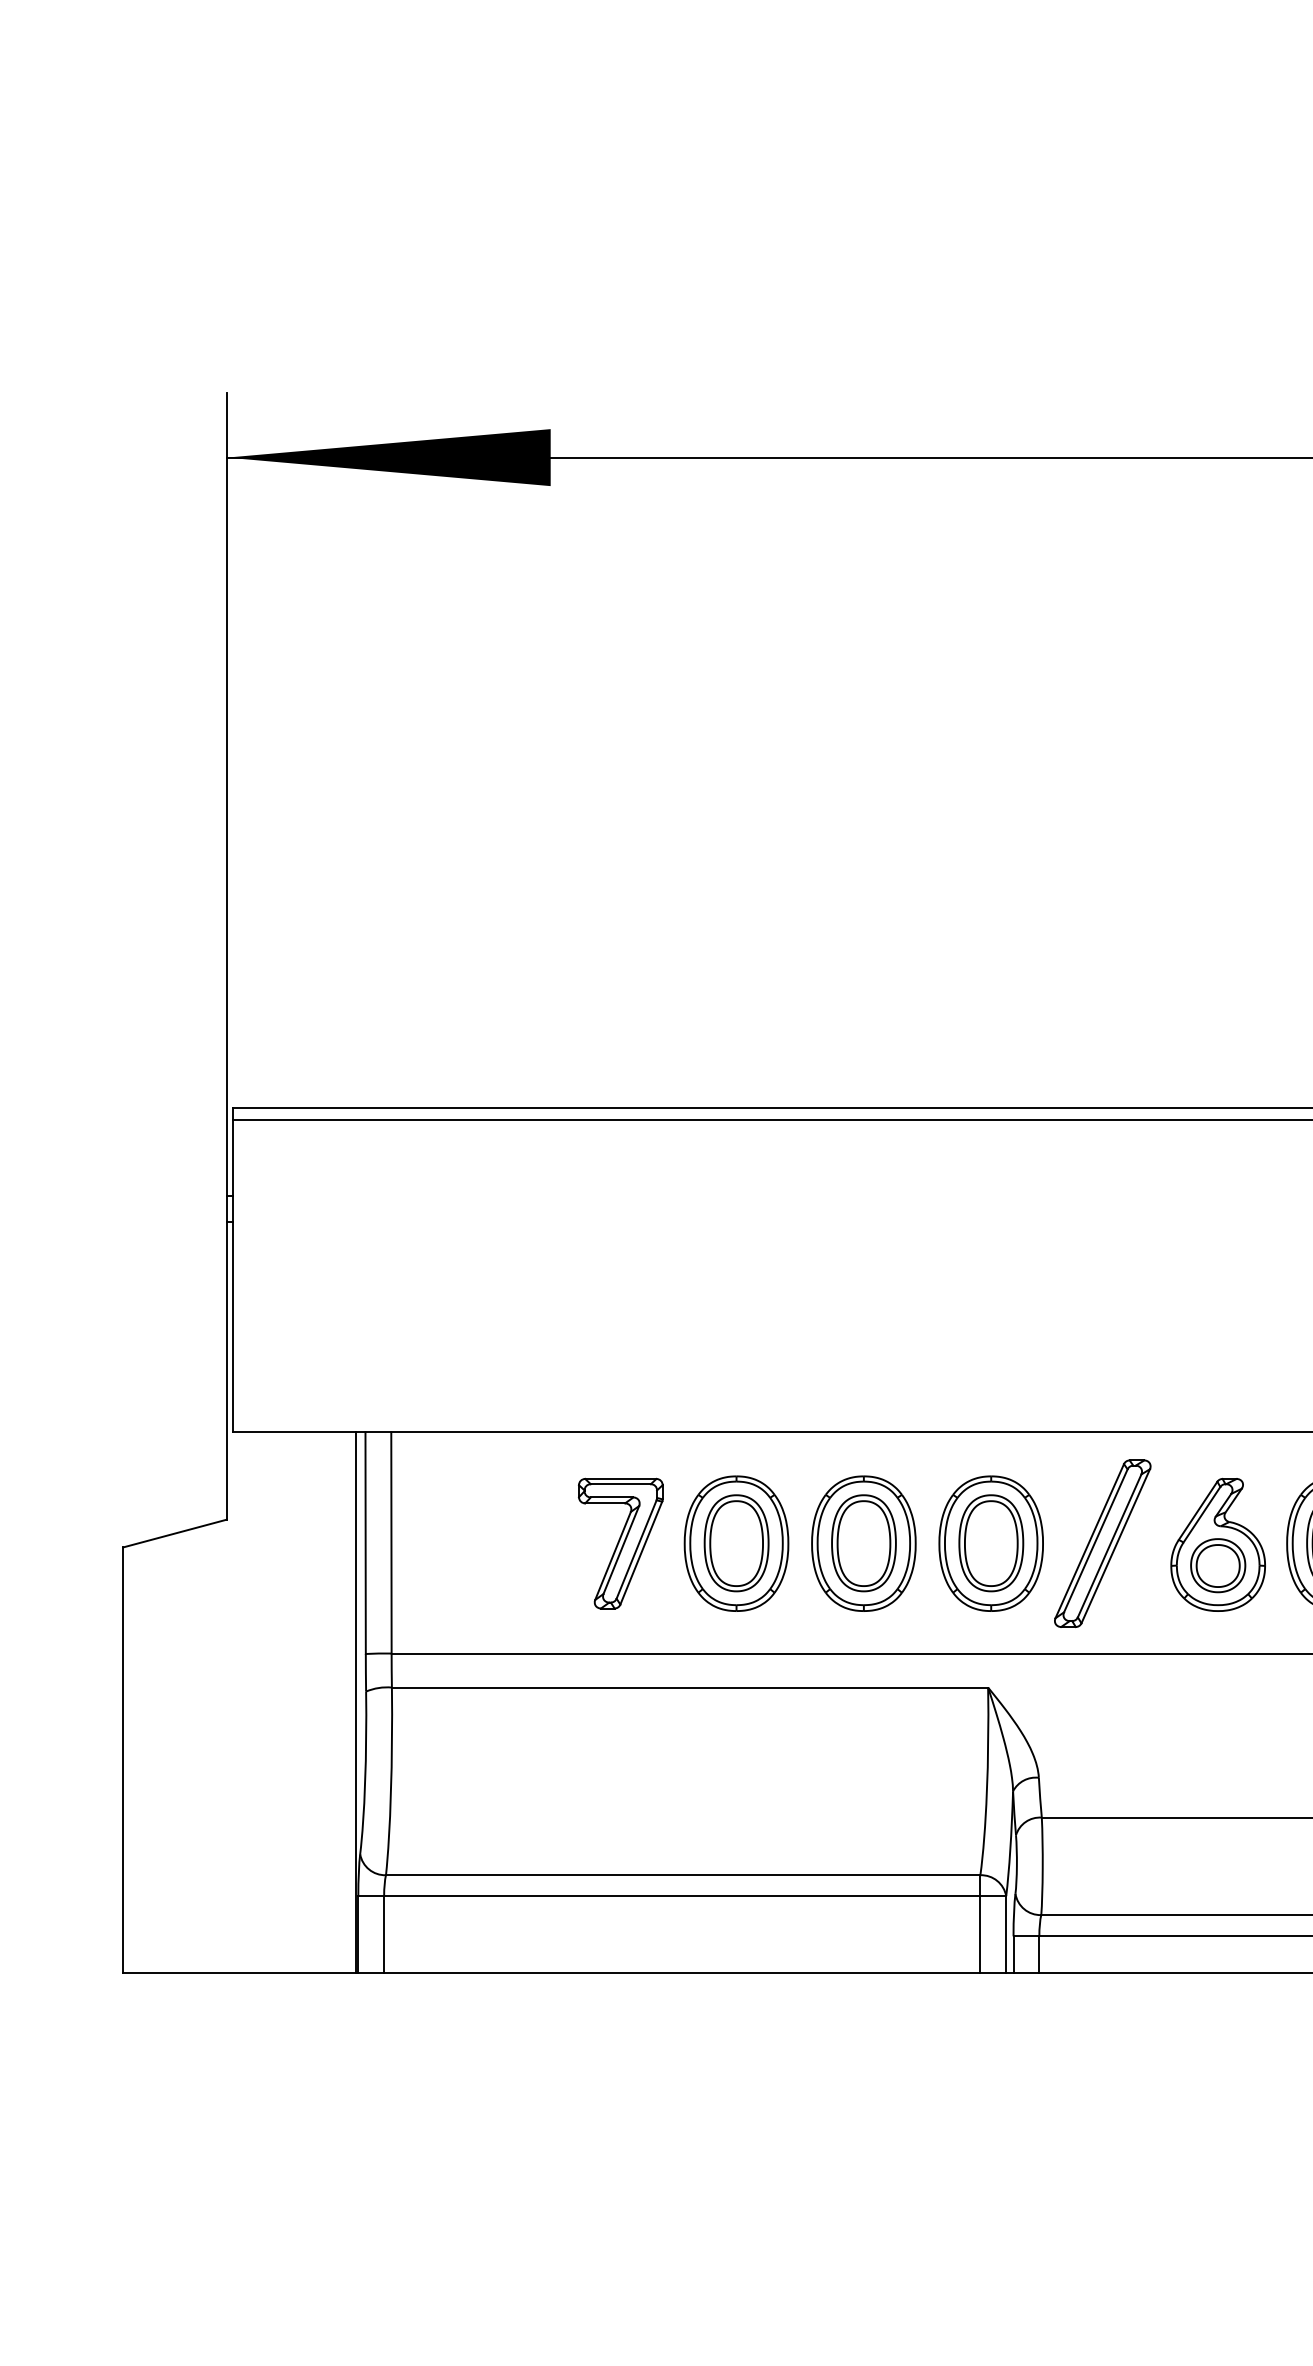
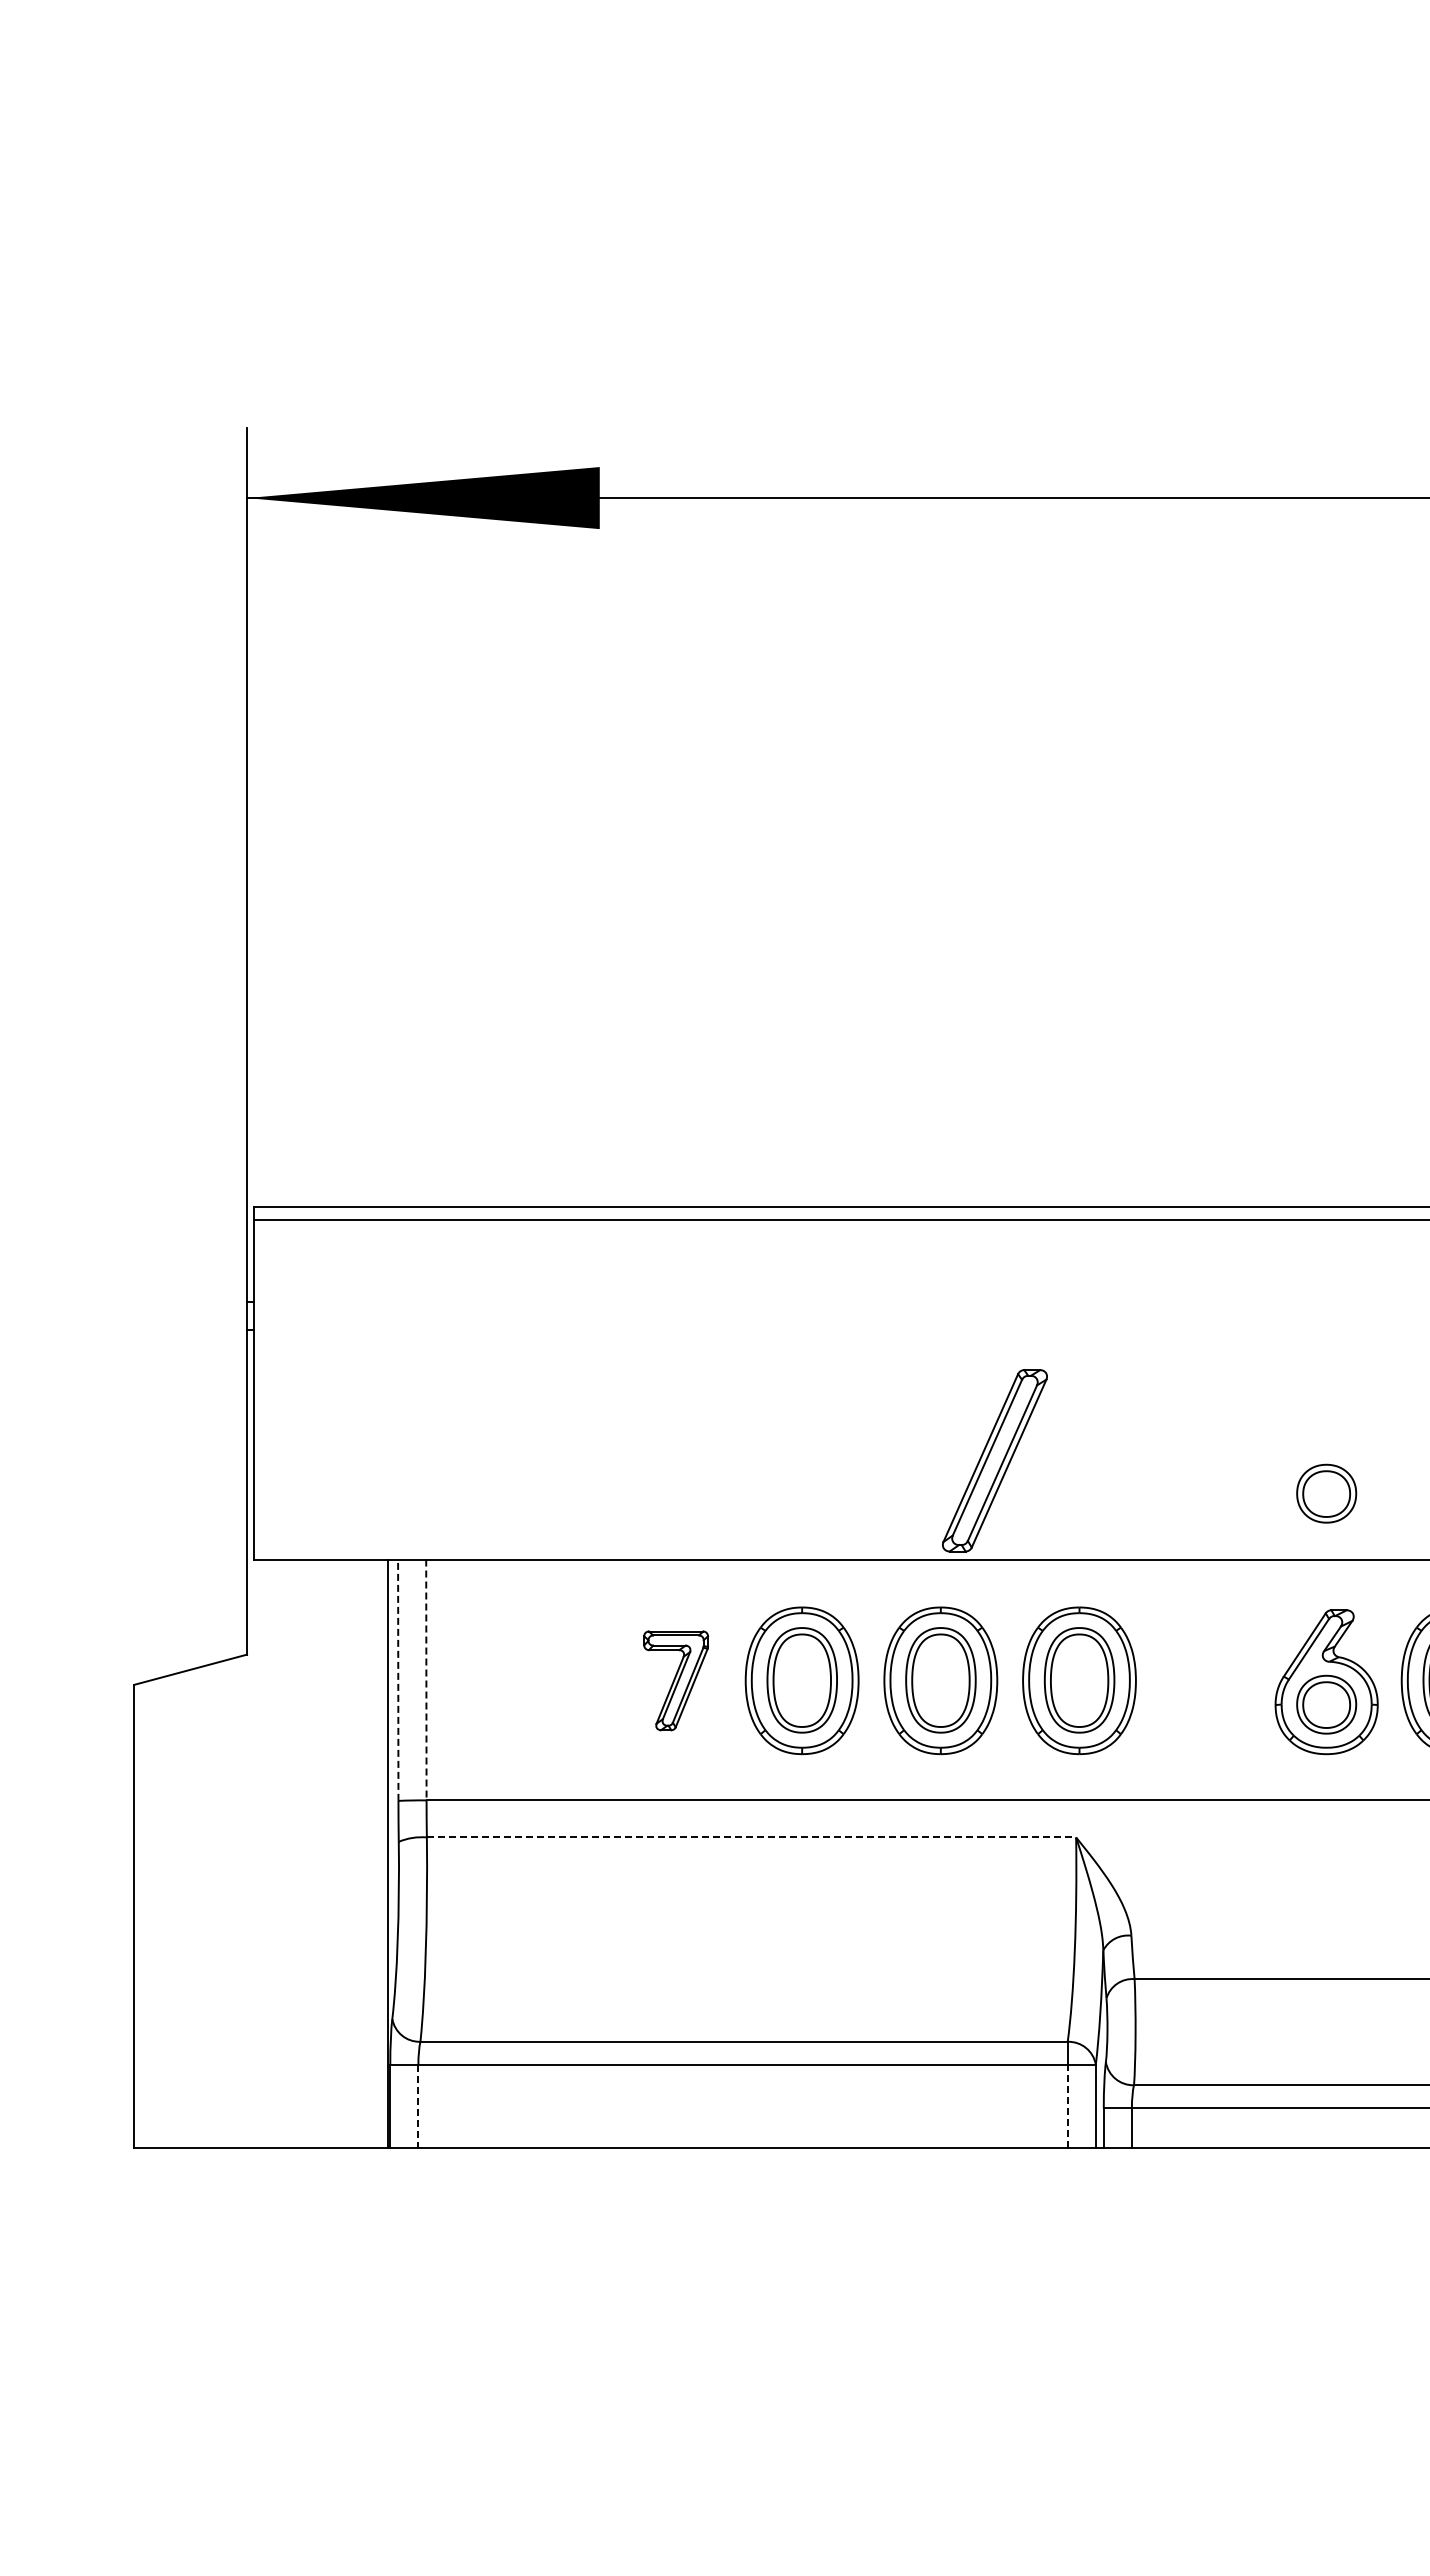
part: (1218, 1371) -> (1326, 1493), added
line: (365, 1543) -> (398, 1680), solid -> dashed
line: (391, 1543) -> (426, 1680), solid -> dashed
part: (620, 1543) -> (675, 1680), size x0.7
part: (1102, 1543) -> (994, 1460), moved
line: (690, 1687) -> (751, 1837), solid -> dashed
line: (384, 1934) -> (418, 2106), solid -> dashed
line: (980, 1934) -> (1067, 2106), solid -> dashed

